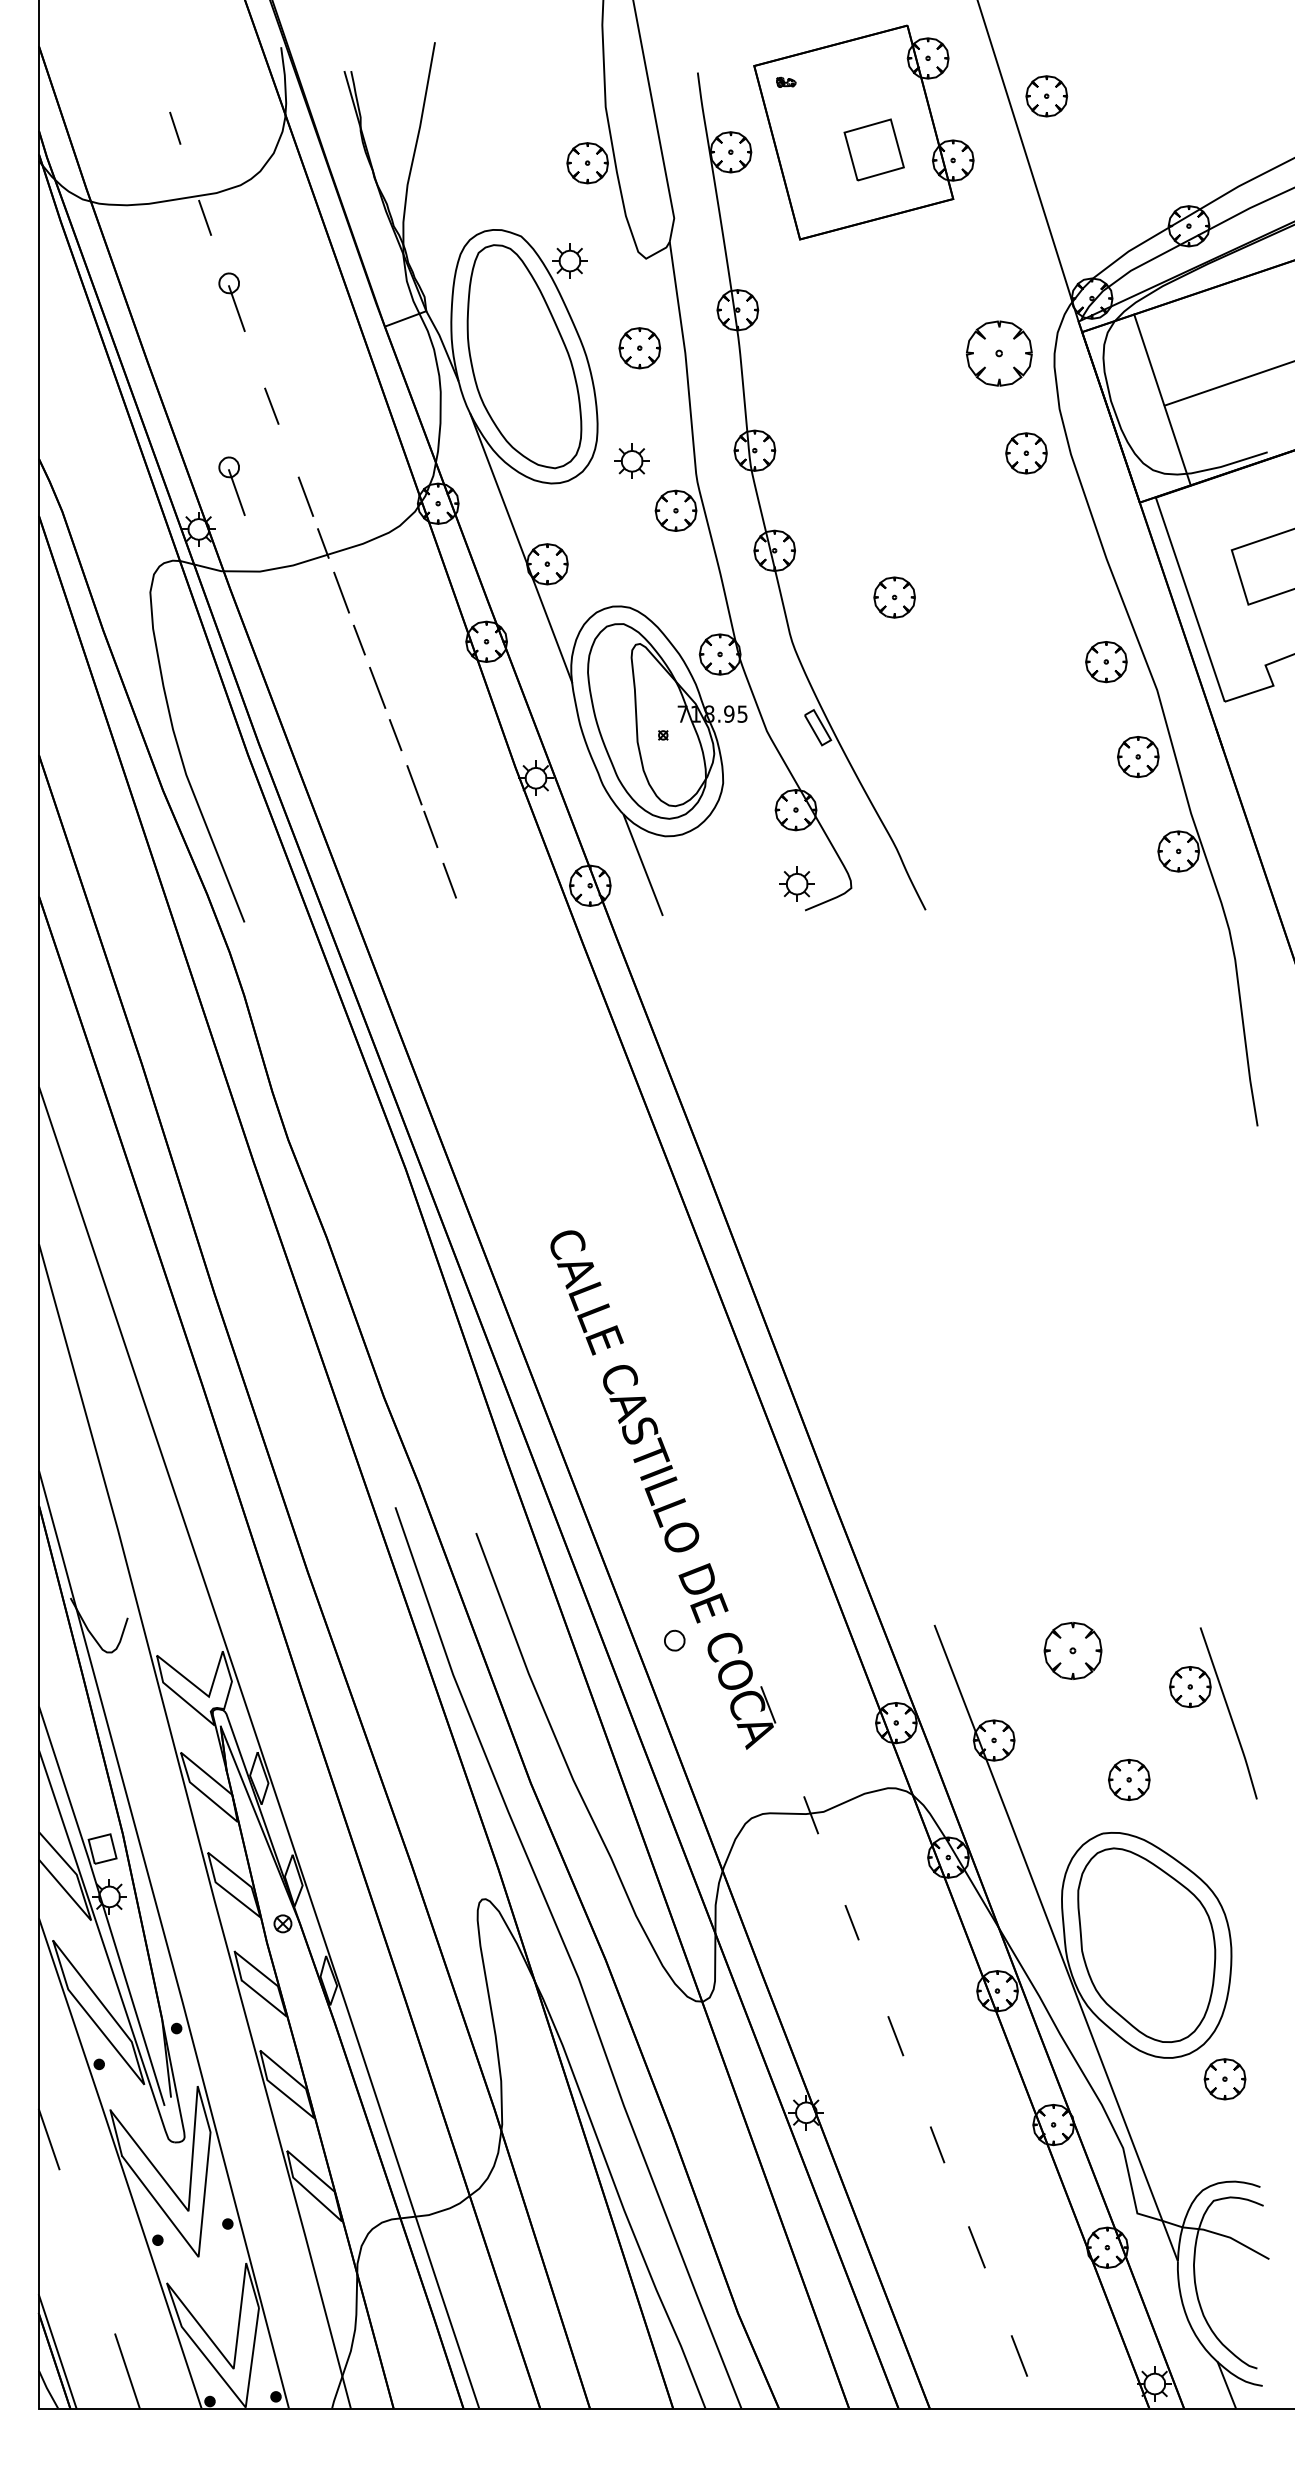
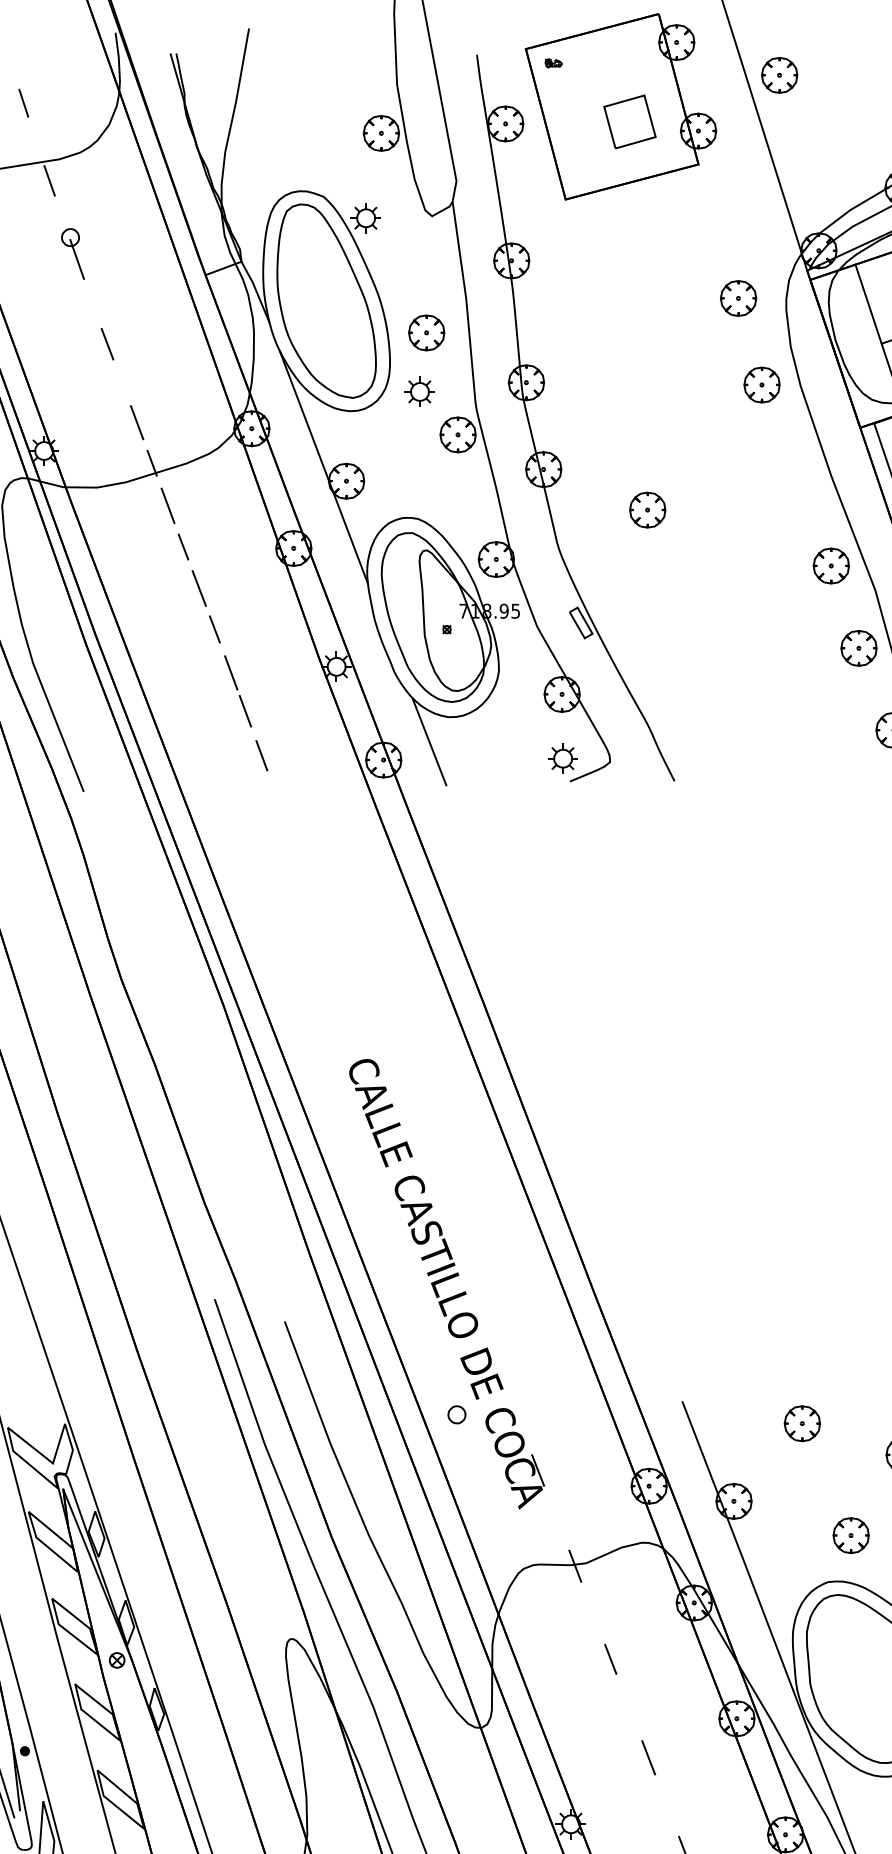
part: (639, 348) -> (426, 333), moved
part: (999, 353) -> (738, 298), size x0.62
part: (231, 485) -> (72, 412), removed
part: (1072, 1650) -> (801, 1423), size x0.71

